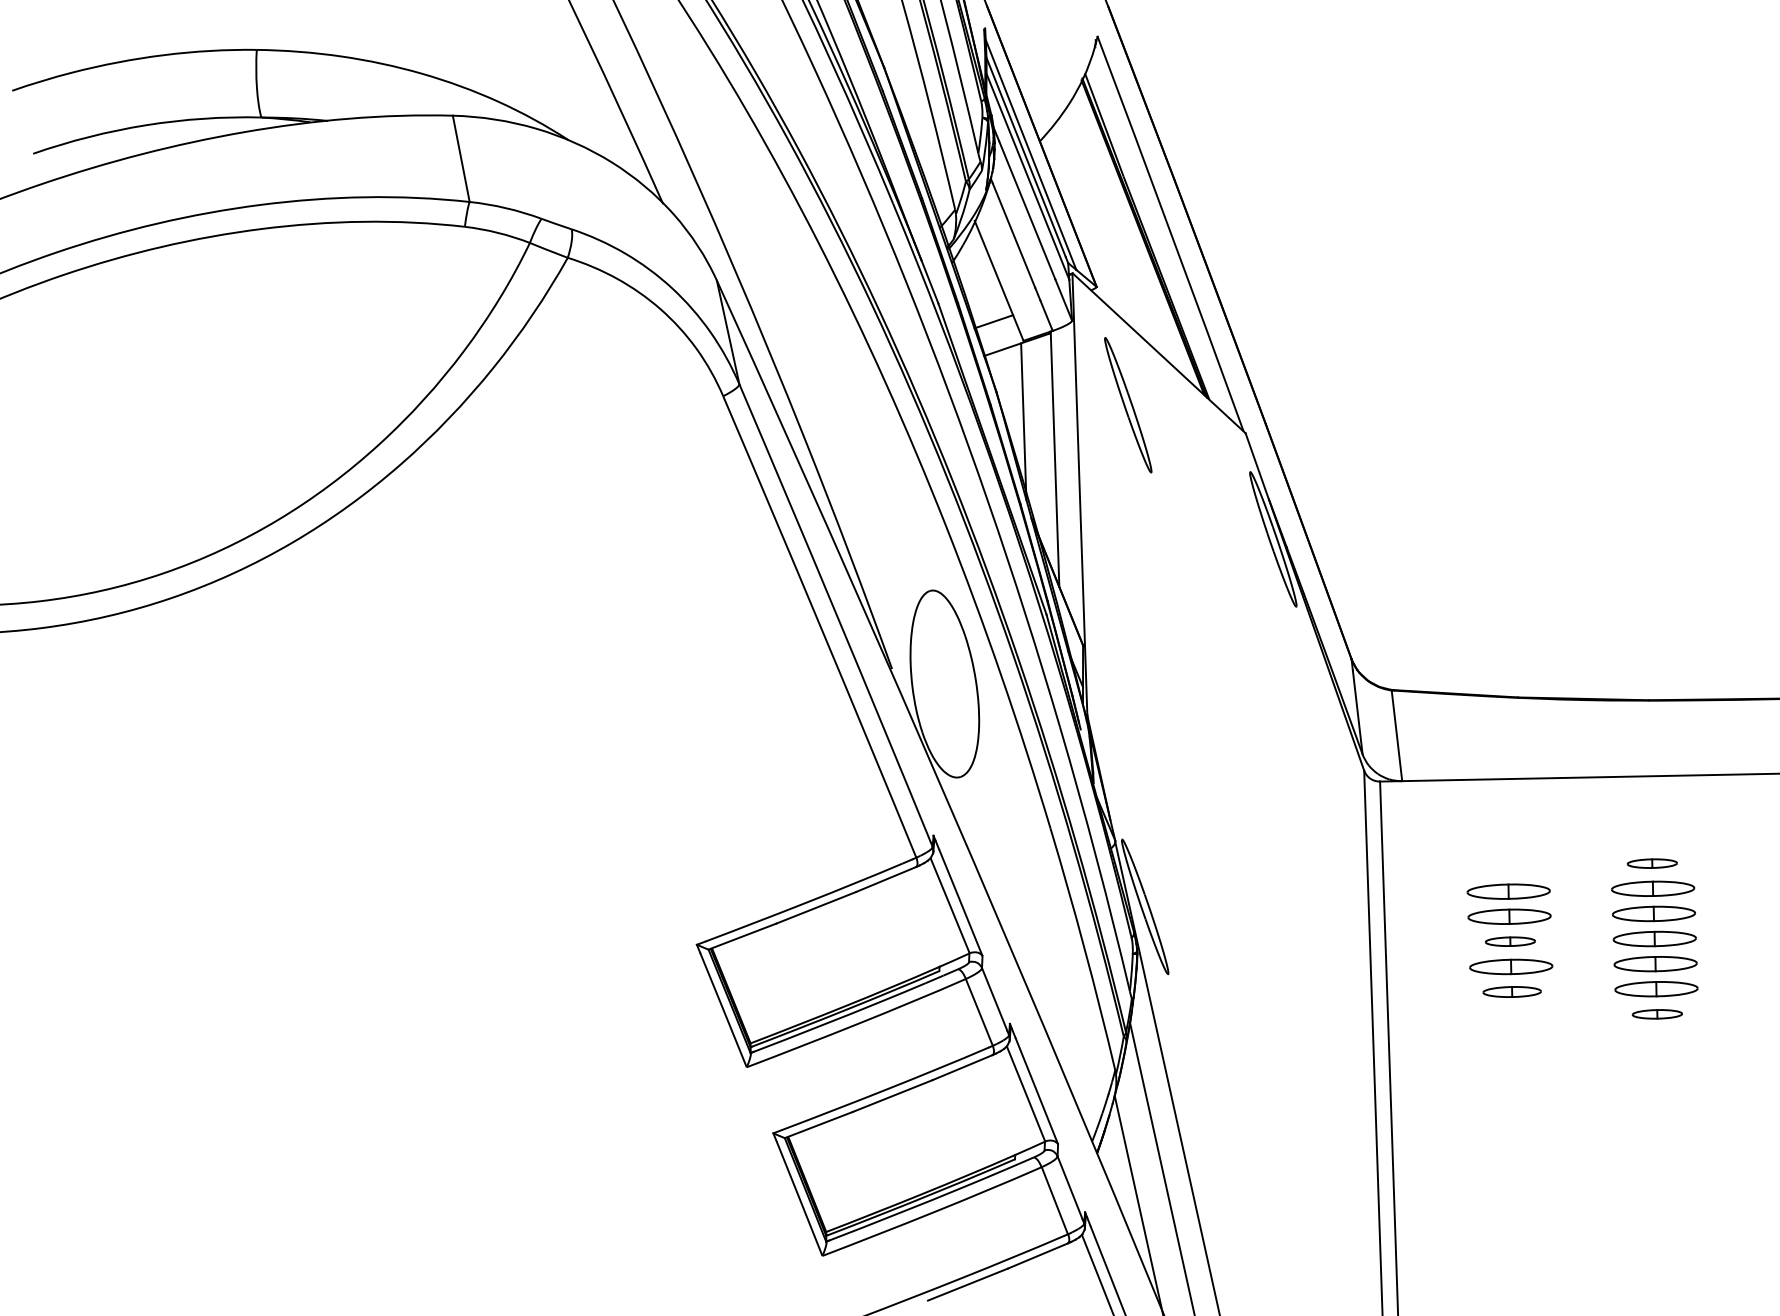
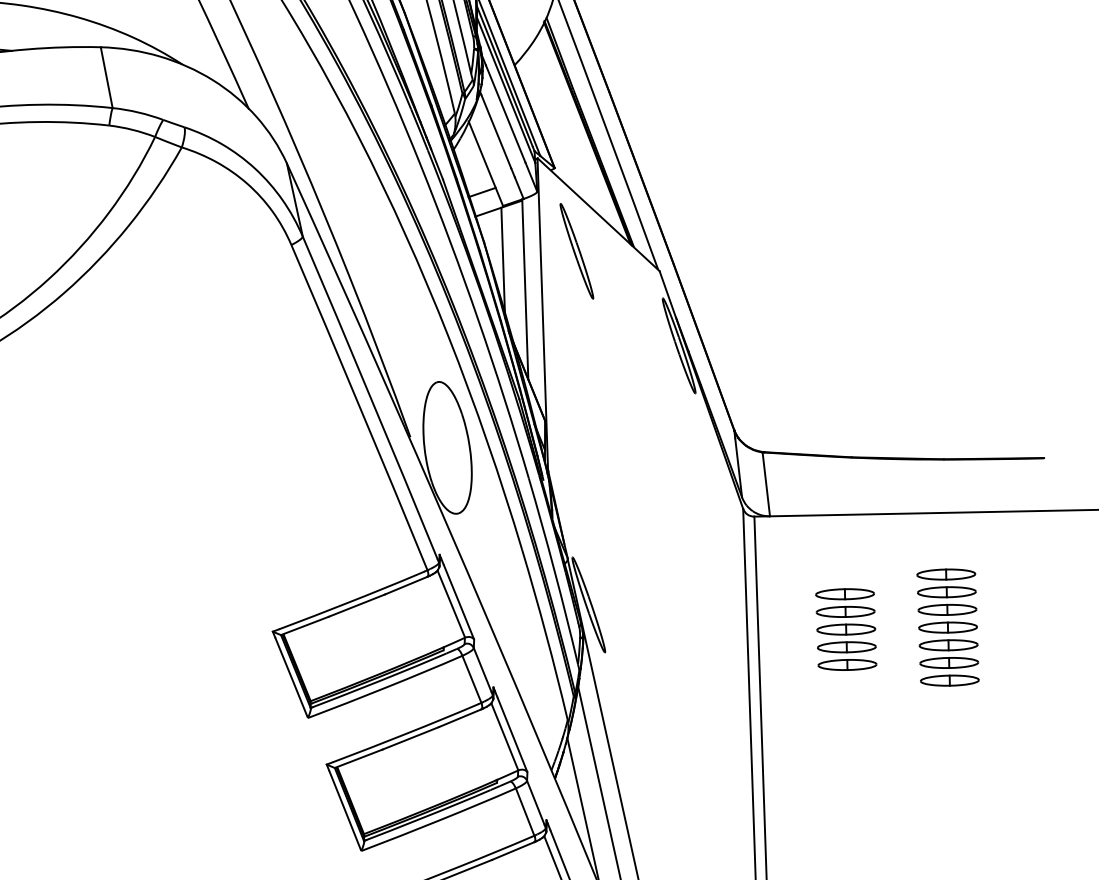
part: (1652, 863) -> (946, 574), size x1.67
part: (1510, 941) -> (846, 629), size x1.67
part: (1512, 991) -> (847, 664), size x1.43
part: (1657, 1014) -> (949, 680), size x1.67

